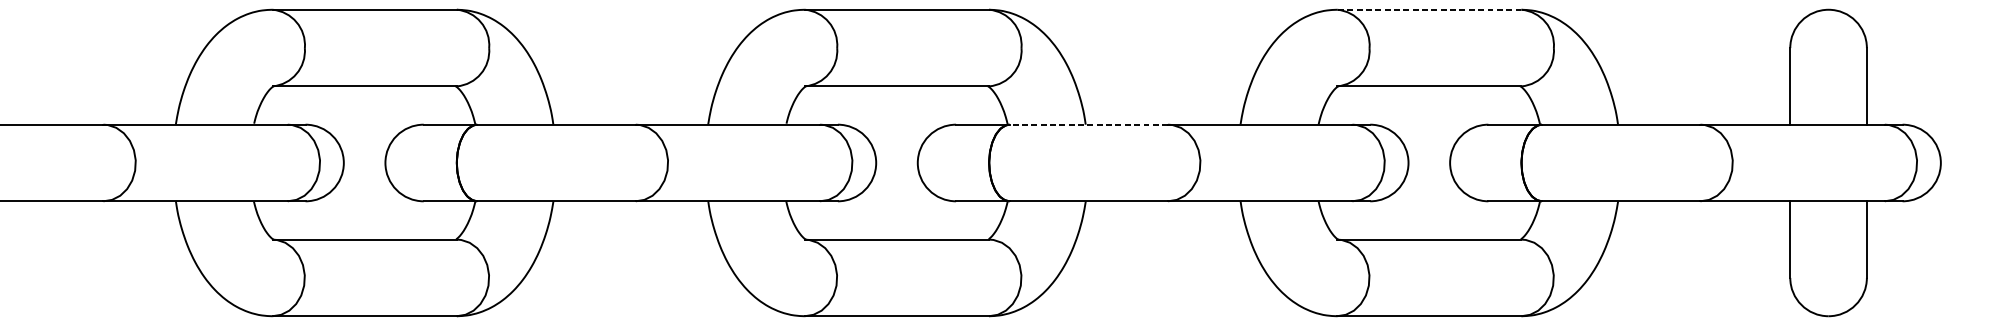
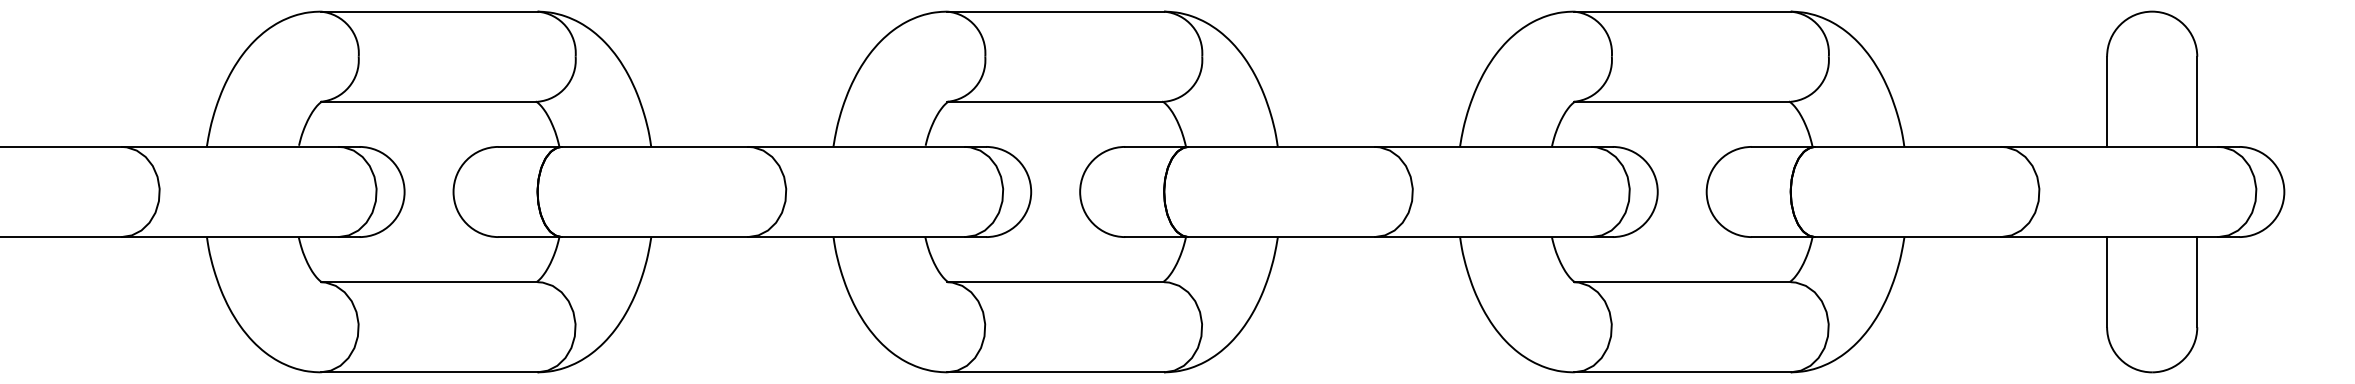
line: (1428, 9) -> (1681, 11), dashed -> solid
line: (1088, 124) -> (1281, 146), dashed -> solid

